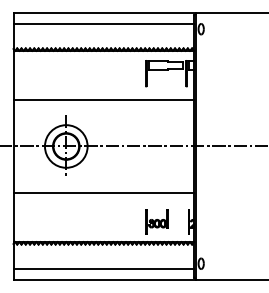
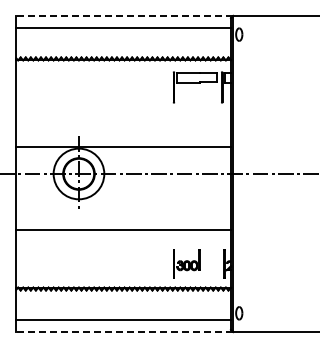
line: (104, 13) -> (124, 15), solid -> dashed
line: (103, 99) -> (123, 147), moved
line: (104, 279) -> (124, 332), solid -> dashed

